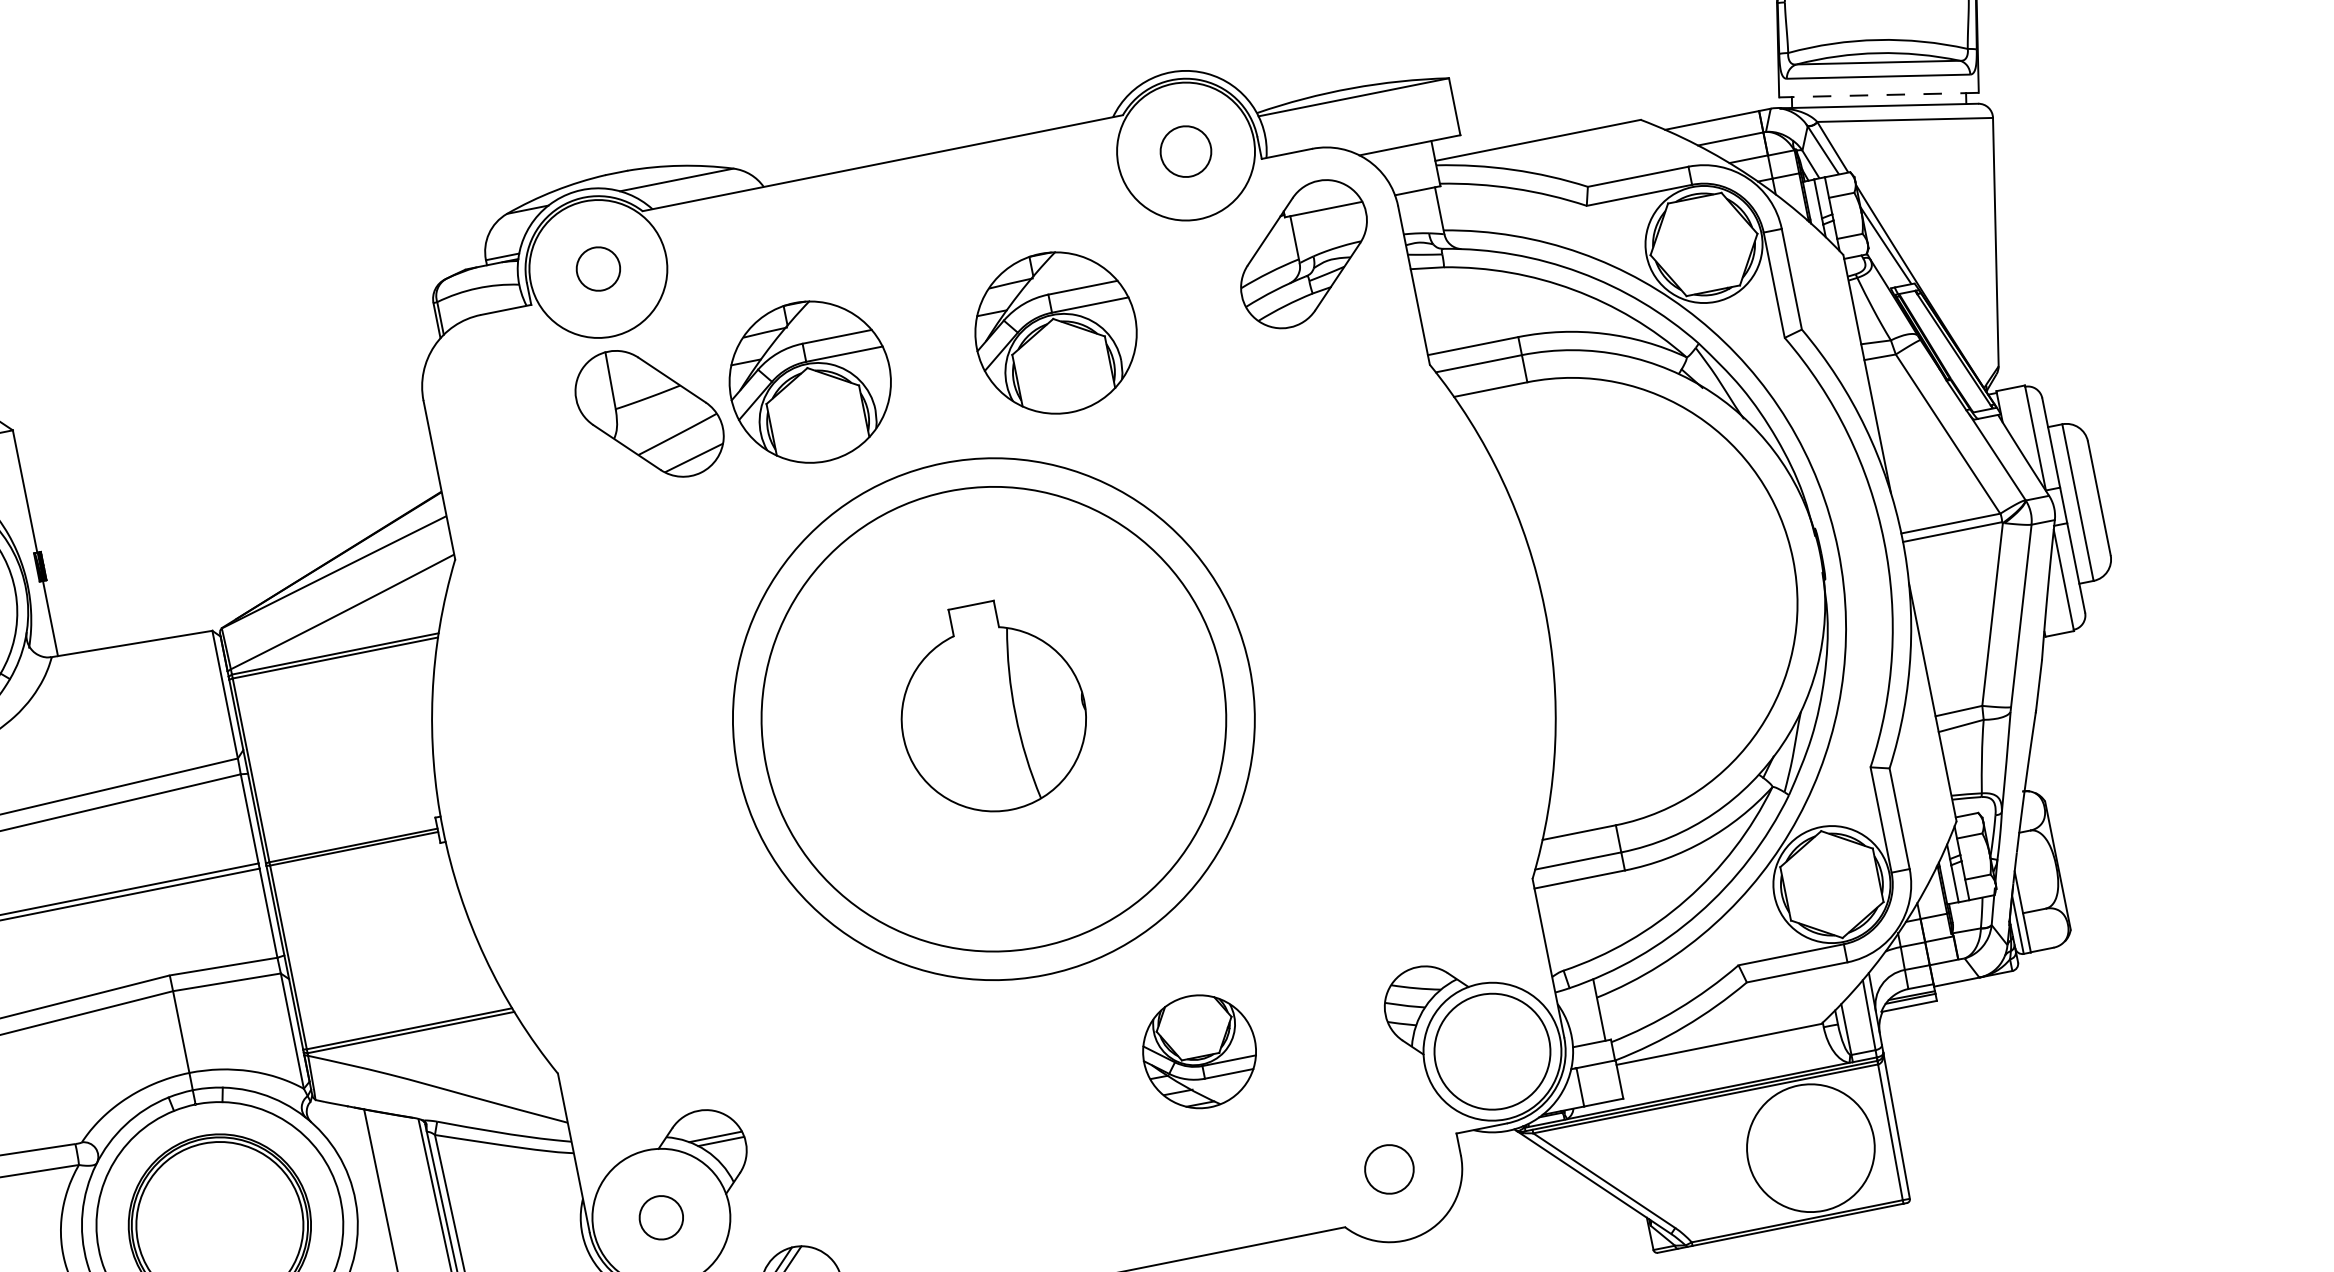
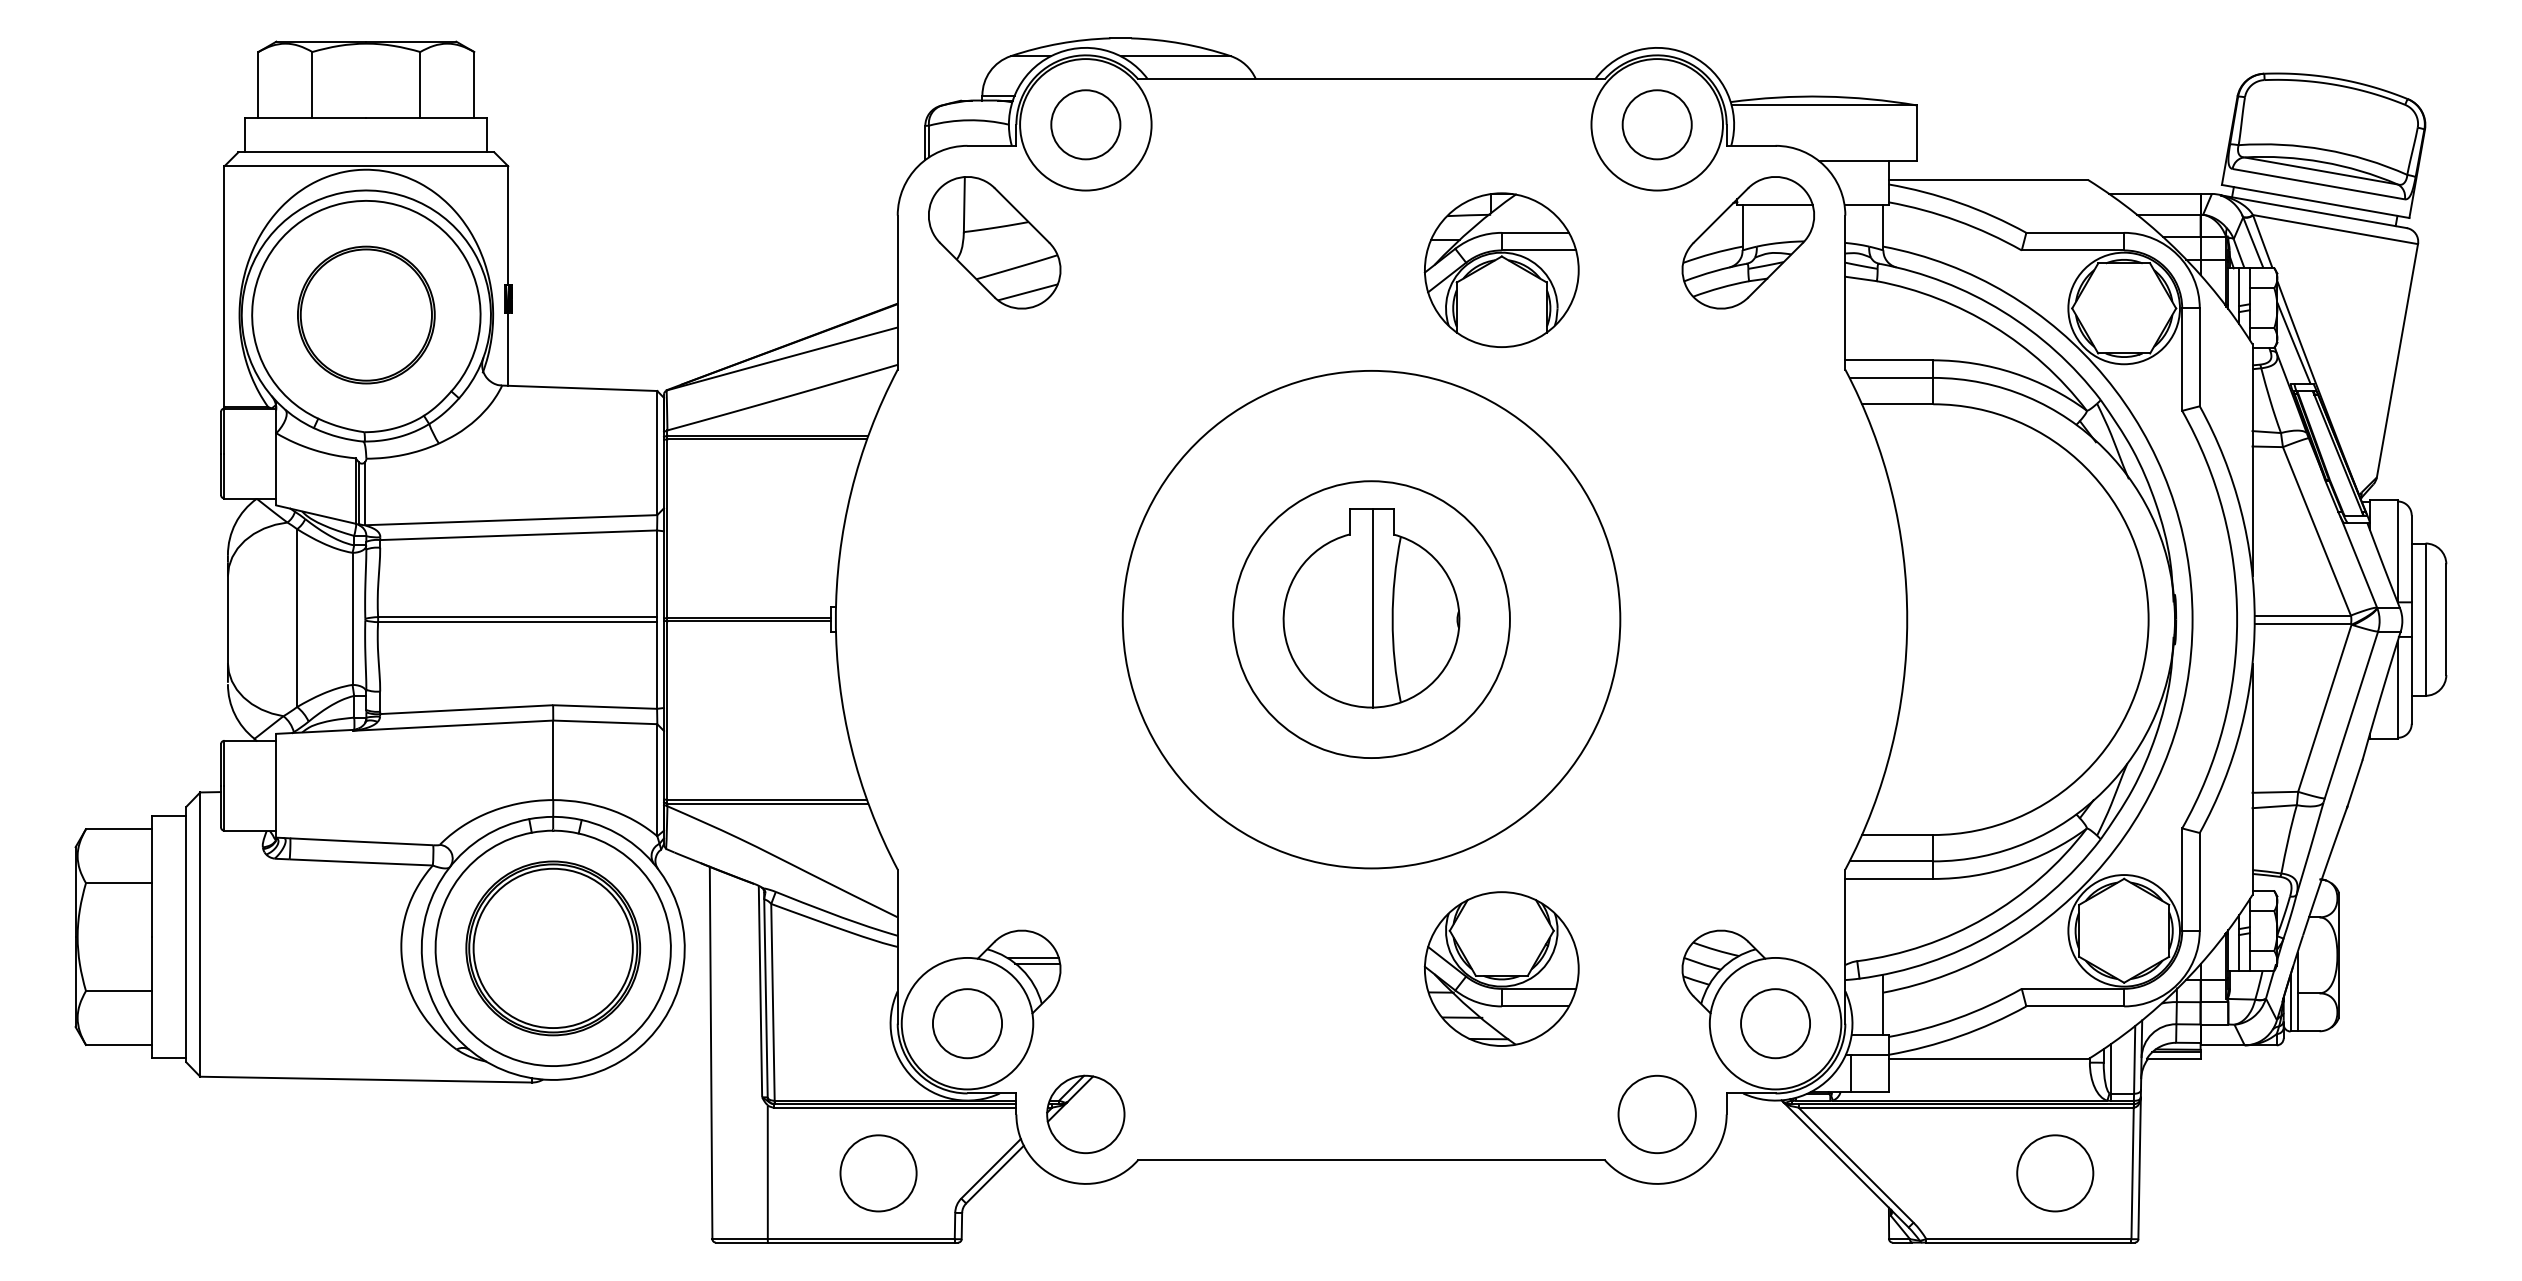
line: (1878, 95) -> (2315, 201), dashed -> solid
circle: (1185, 151) -> (1656, 124), size x1.43
circle: (597, 268) -> (1085, 124), size x1.67
part: (809, 381) -> (1262, 269), removed
part: (649, 413) -> (994, 242), moved
line: (993, 706) -> (1373, 607), added
circle: (993, 719) -> (1371, 619), size x0.62
part: (1199, 1051) -> (1501, 968), size x1.43
circle: (1492, 1051) -> (1775, 1023), size x0.62
circle: (1811, 1148) -> (2055, 1173), size x0.62
circle: (1388, 1169) -> (1656, 1114), size x1.67
circle: (661, 1217) -> (967, 1023), size x1.67

